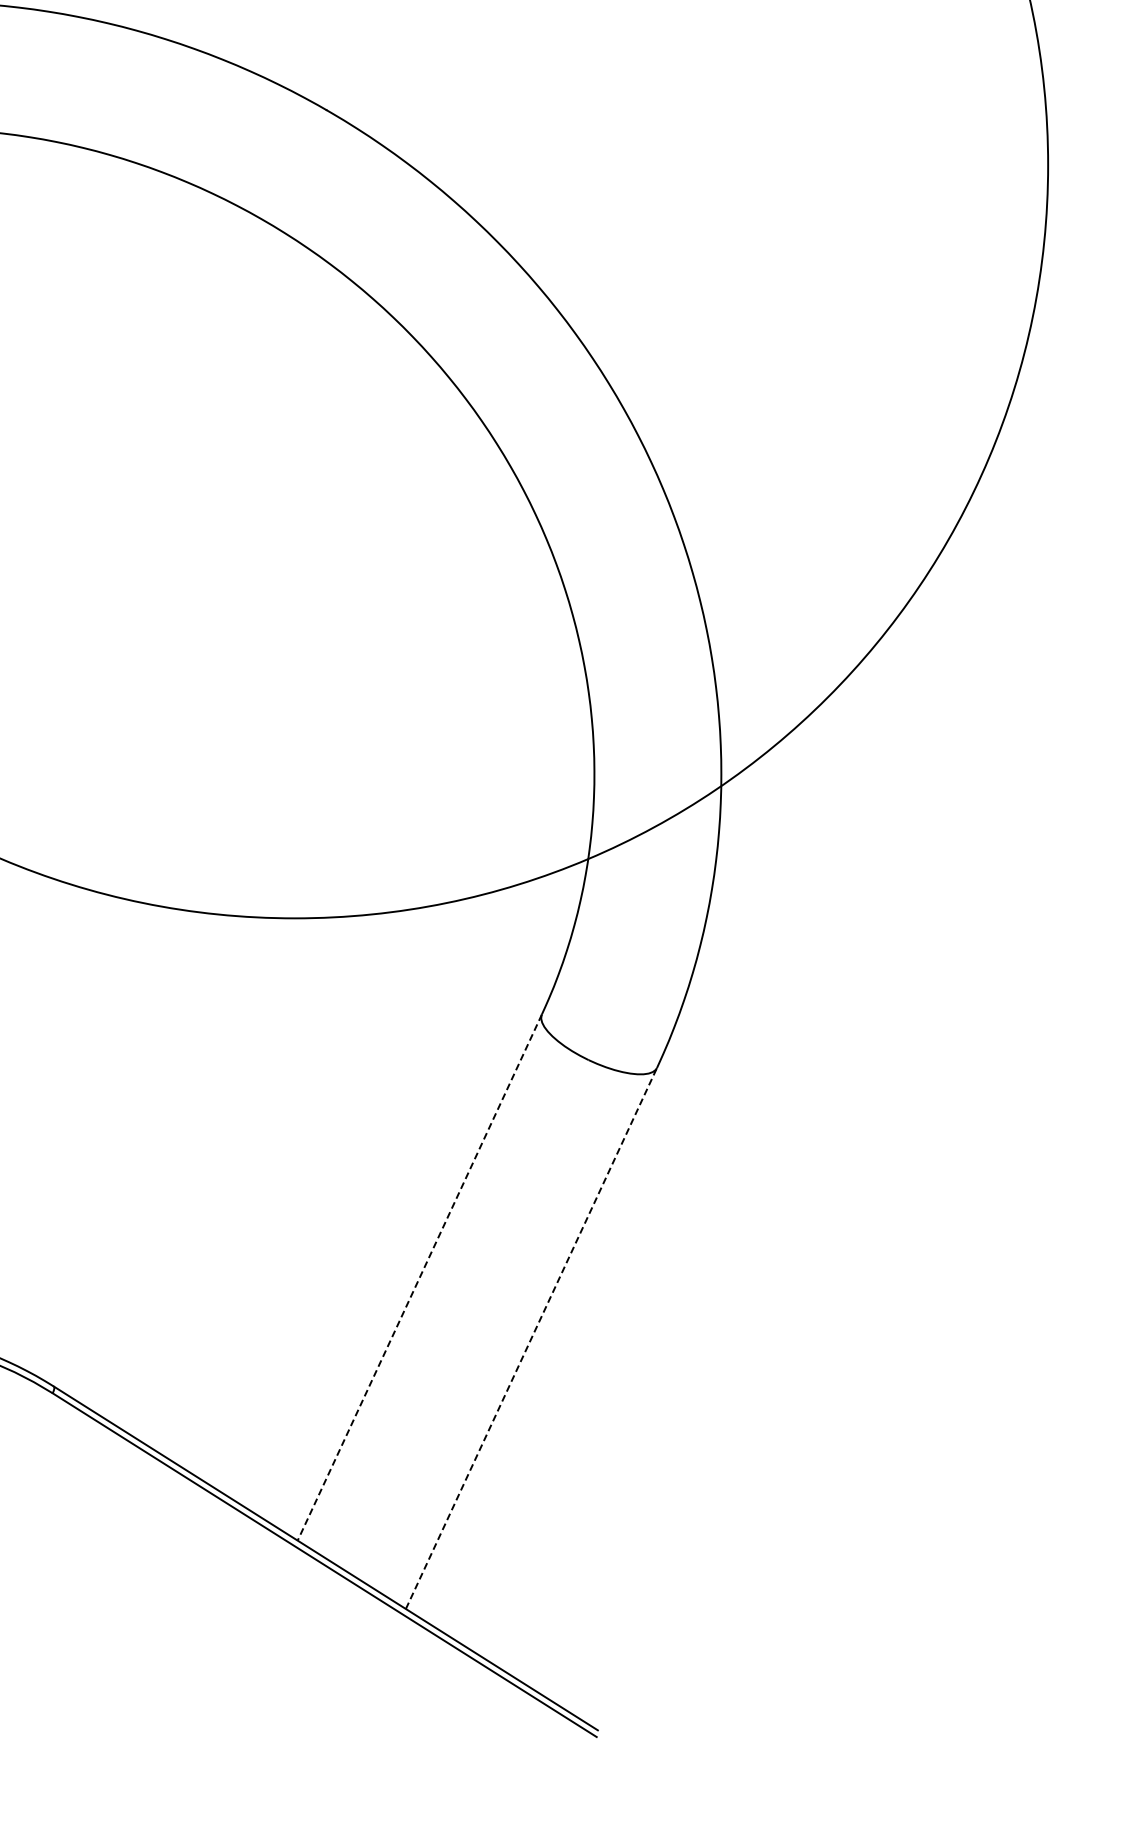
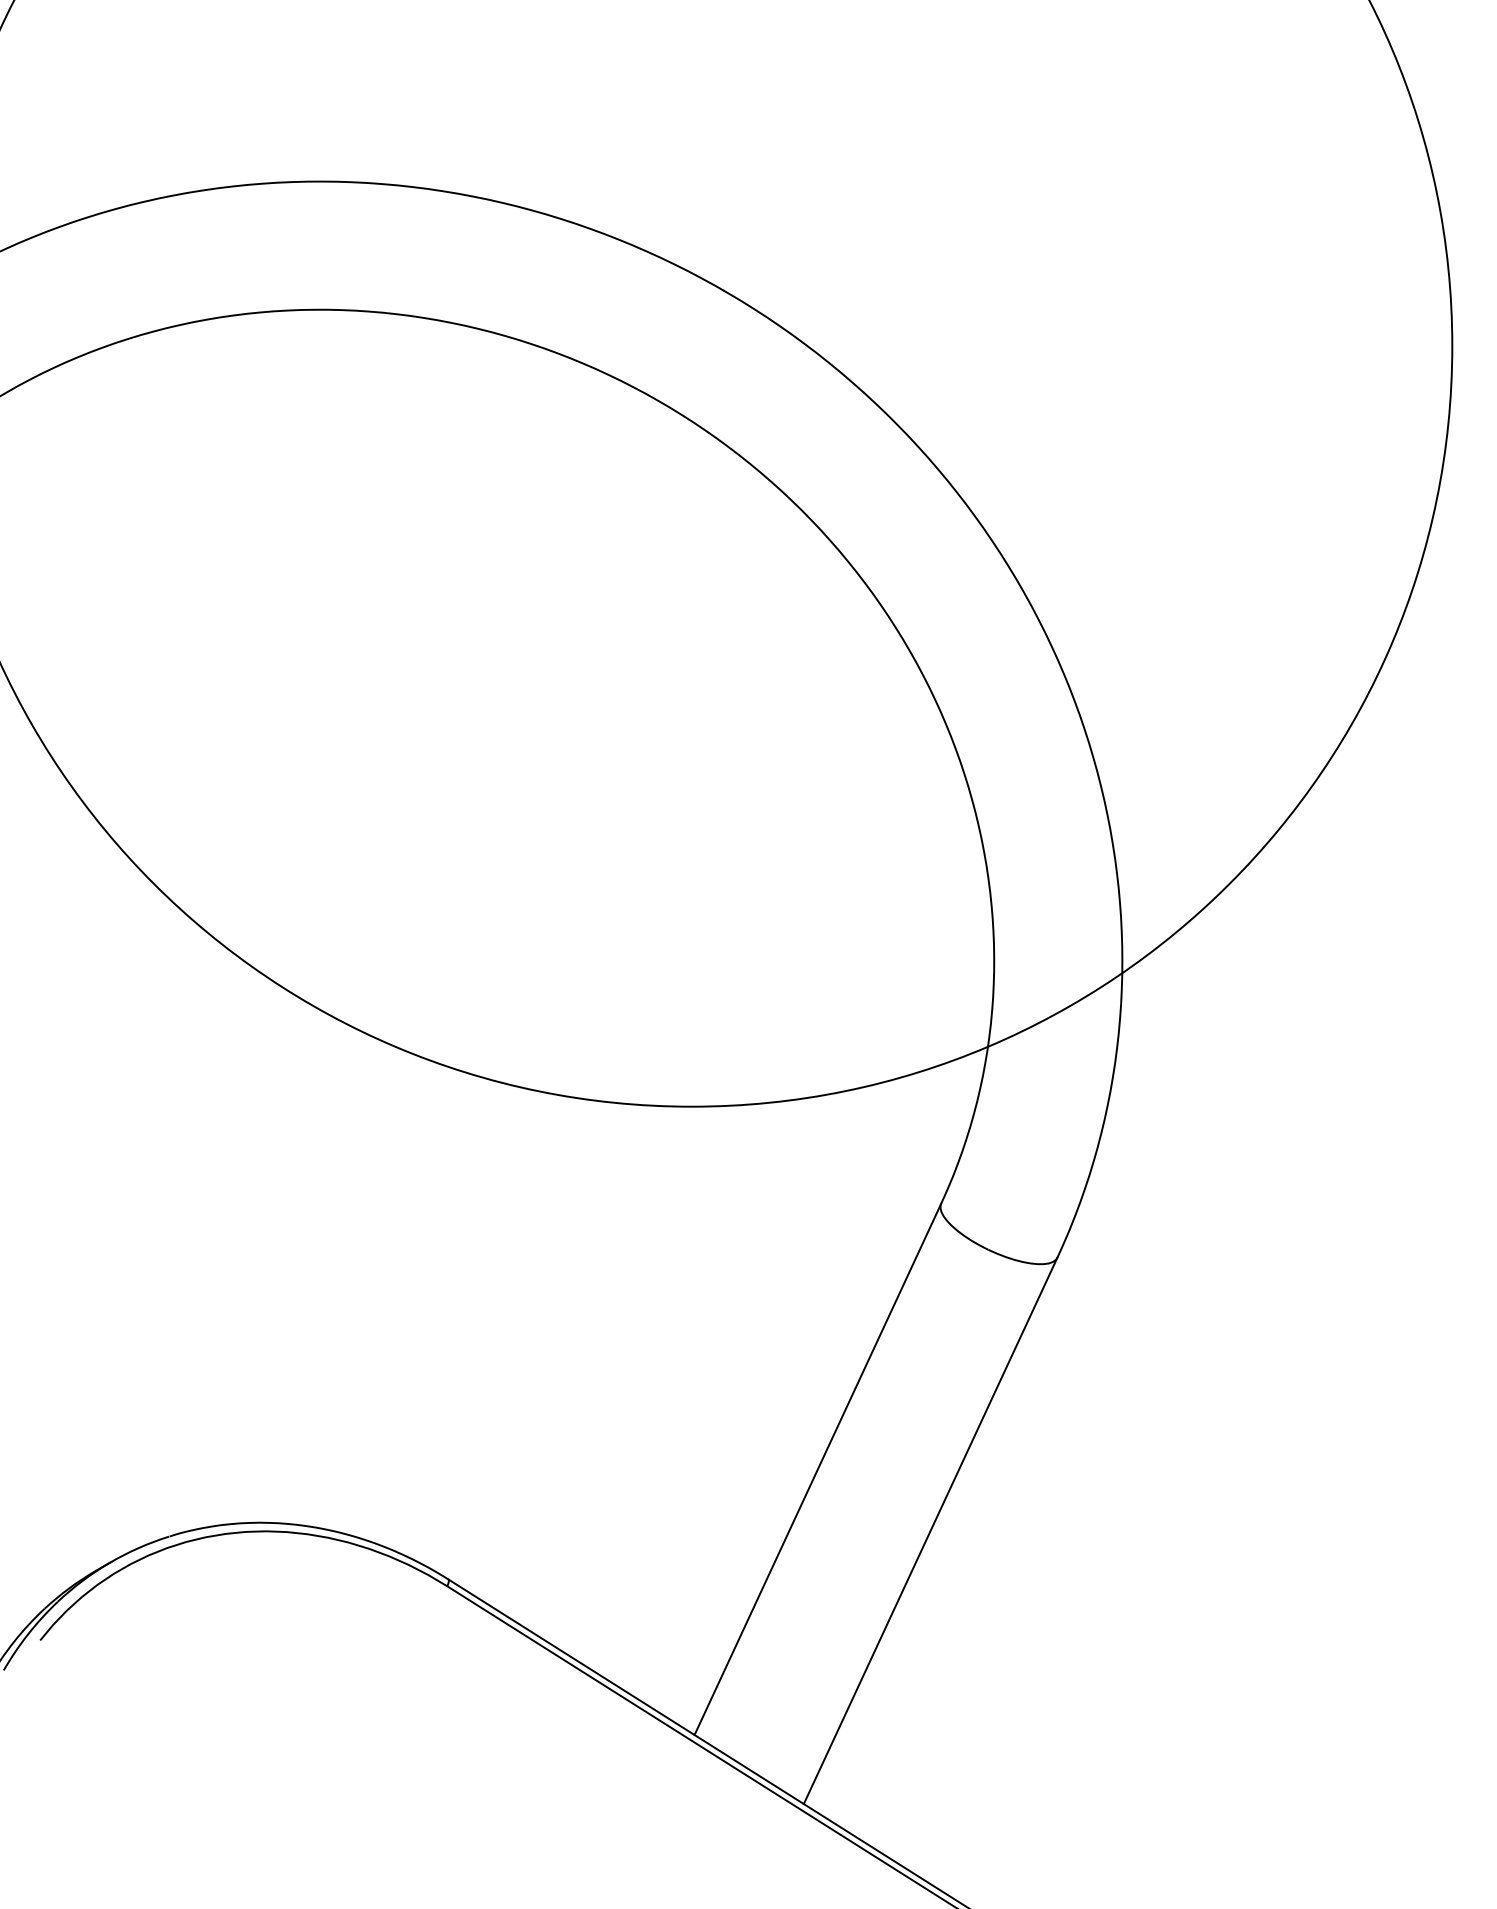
line: (419, 1277) -> (817, 1469), dashed -> solid
line: (531, 1338) -> (930, 1530), dashed -> solid

